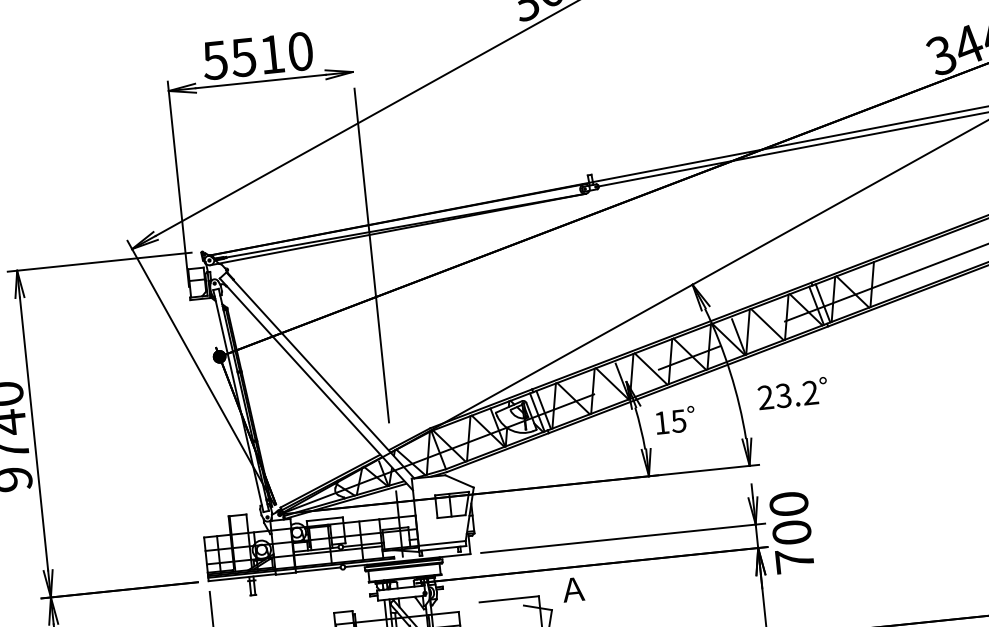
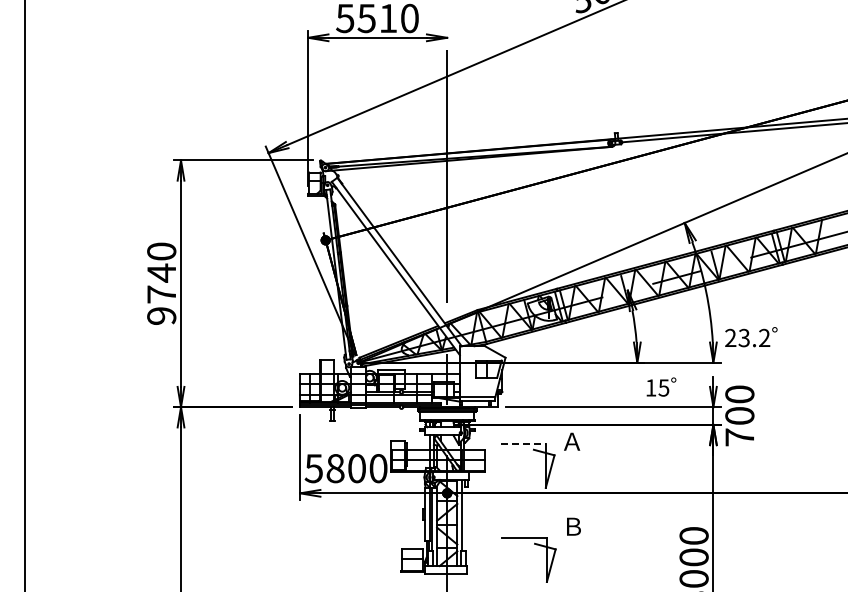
text: (793, 394) -> (751, 337), moved
text: (675, 419) -> (661, 386), moved
line: (509, 598) -> (523, 443), solid -> dashed

